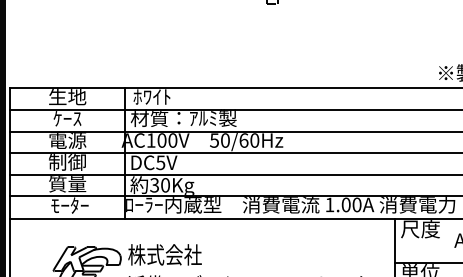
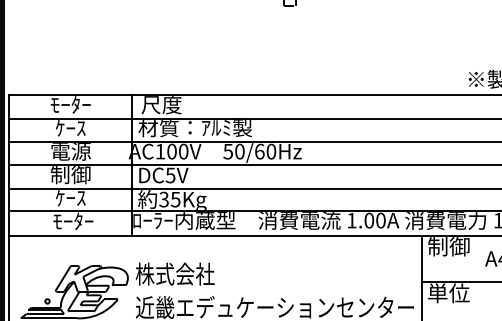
text: (67, 96) -> (70, 104), 生地 -> ﾓｰﾀｰ
text: (152, 97) -> (161, 105), ﾎﾜｲﾄ -> 尺度
text: (67, 184) -> (70, 198), 質量 -> ｹｰｽ
text: (165, 185) -> (175, 199), 30Kg -> 35Kg
text: (420, 229) -> (448, 246), 尺度 -> 制御

